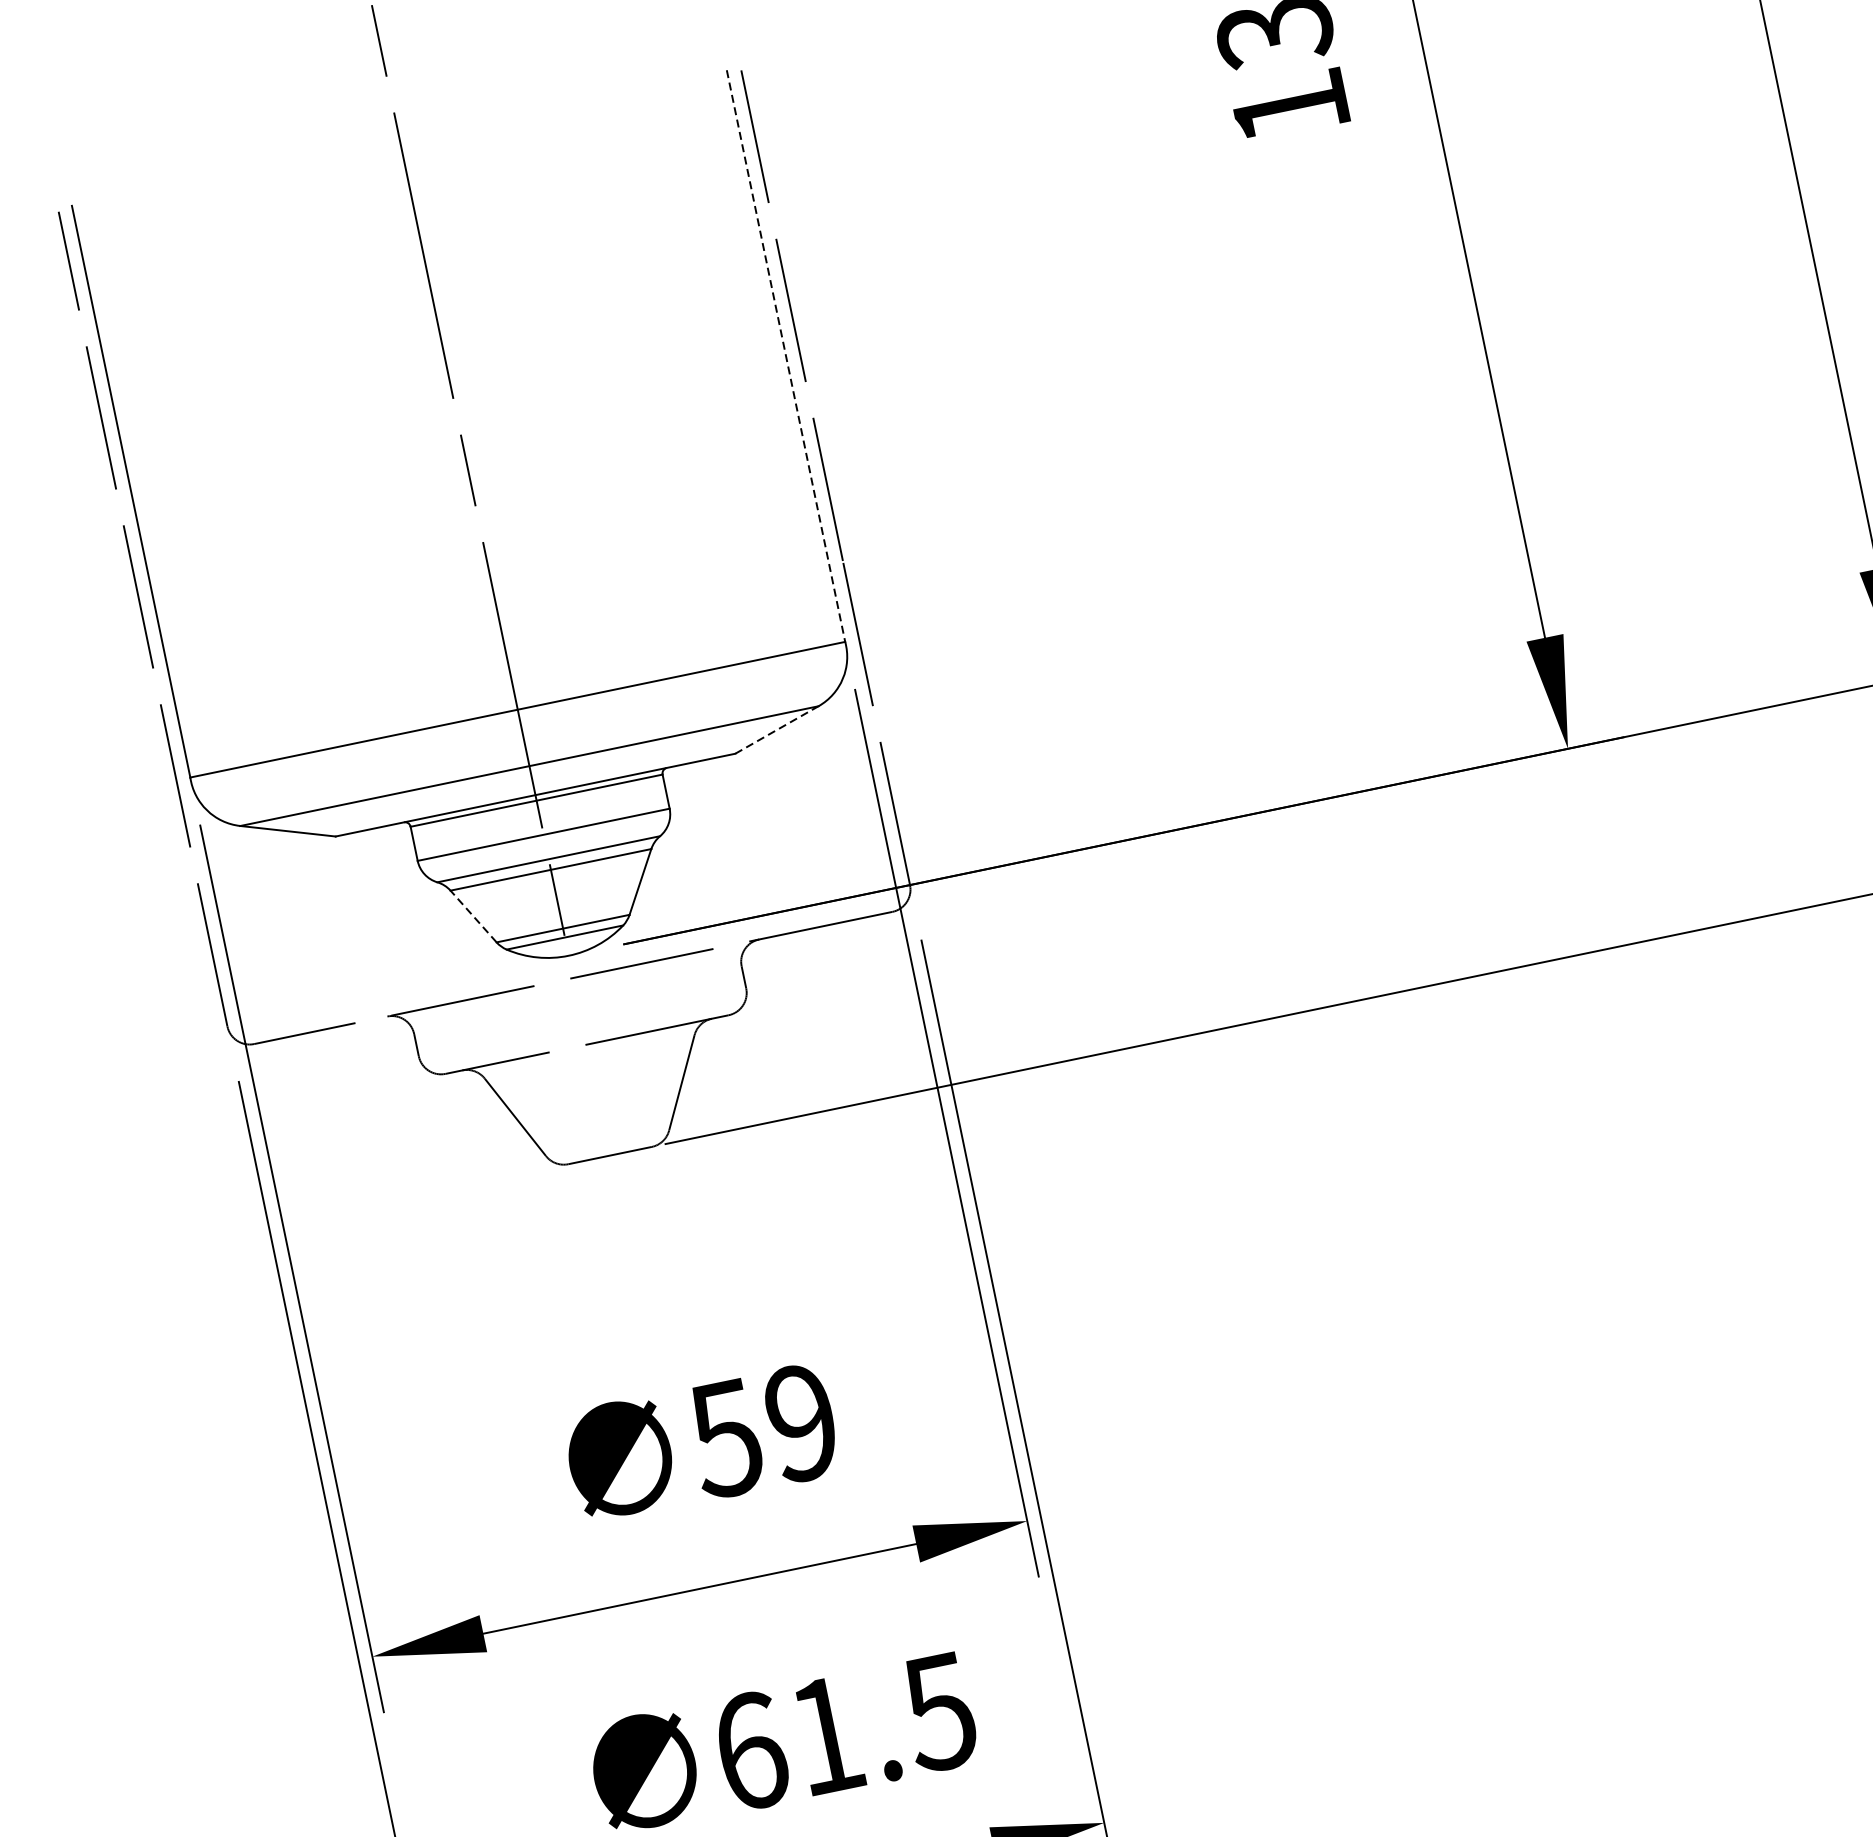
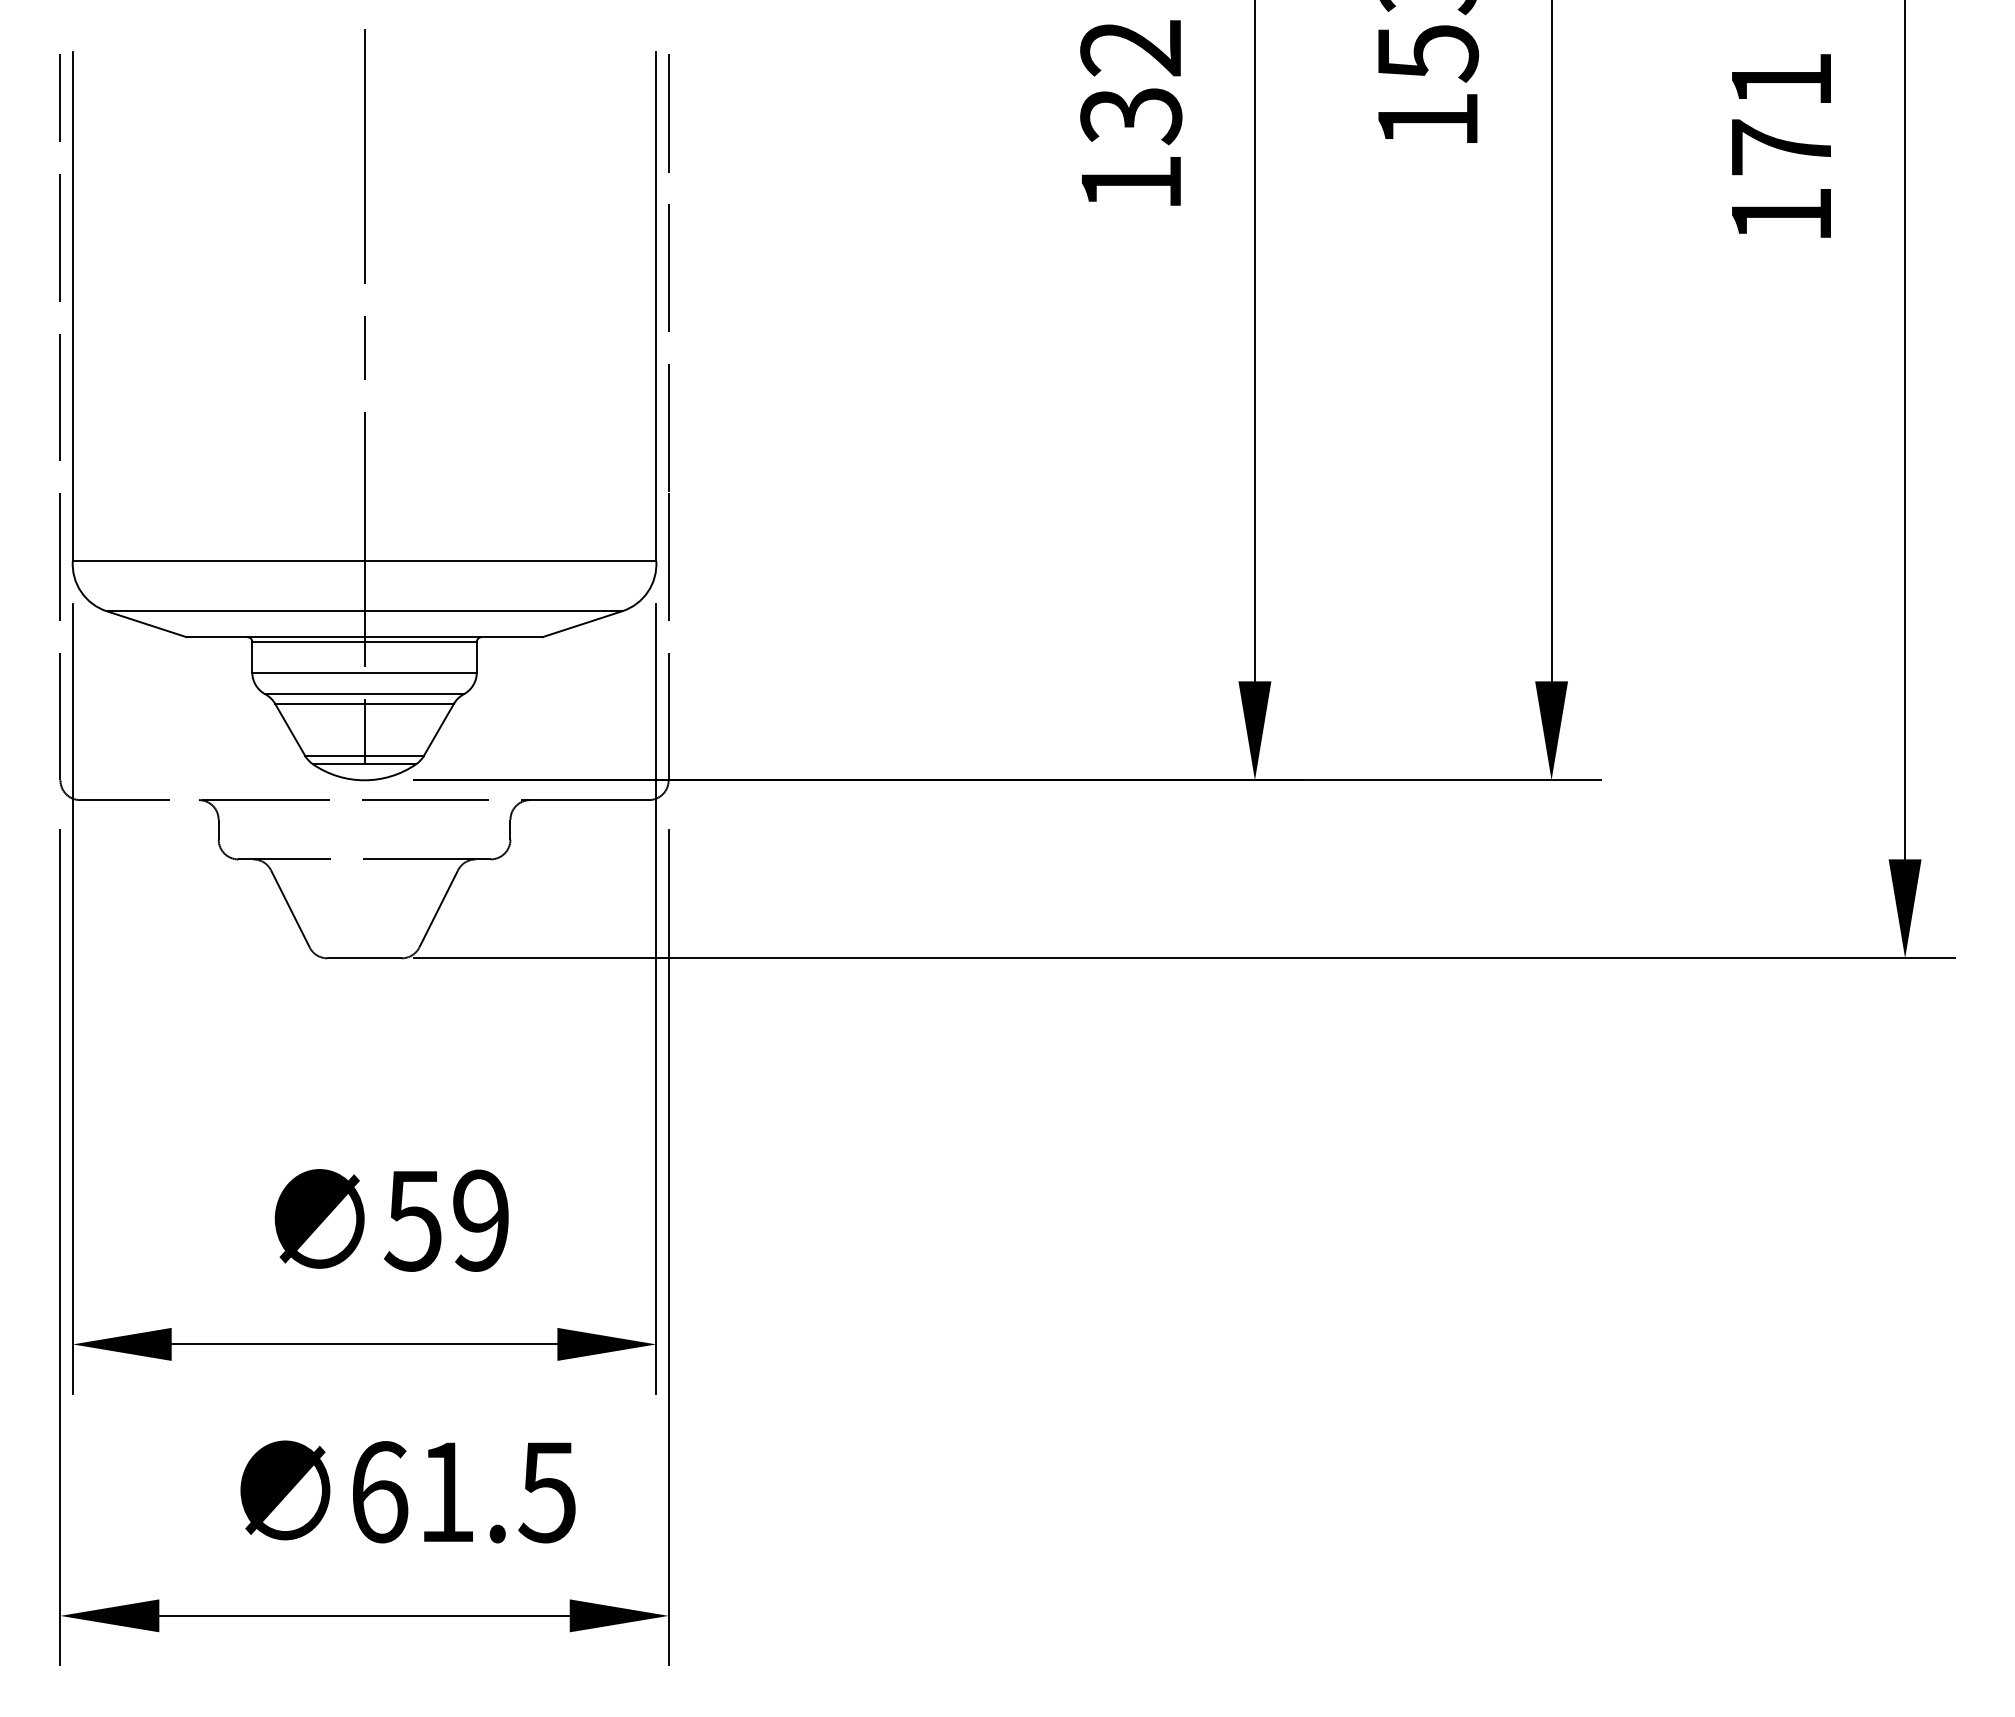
line: (786, 356) -> (656, 306), dashed -> solid
line: (777, 730) -> (582, 624), dashed -> solid
line: (472, 916) -> (289, 729), dashed -> solid

